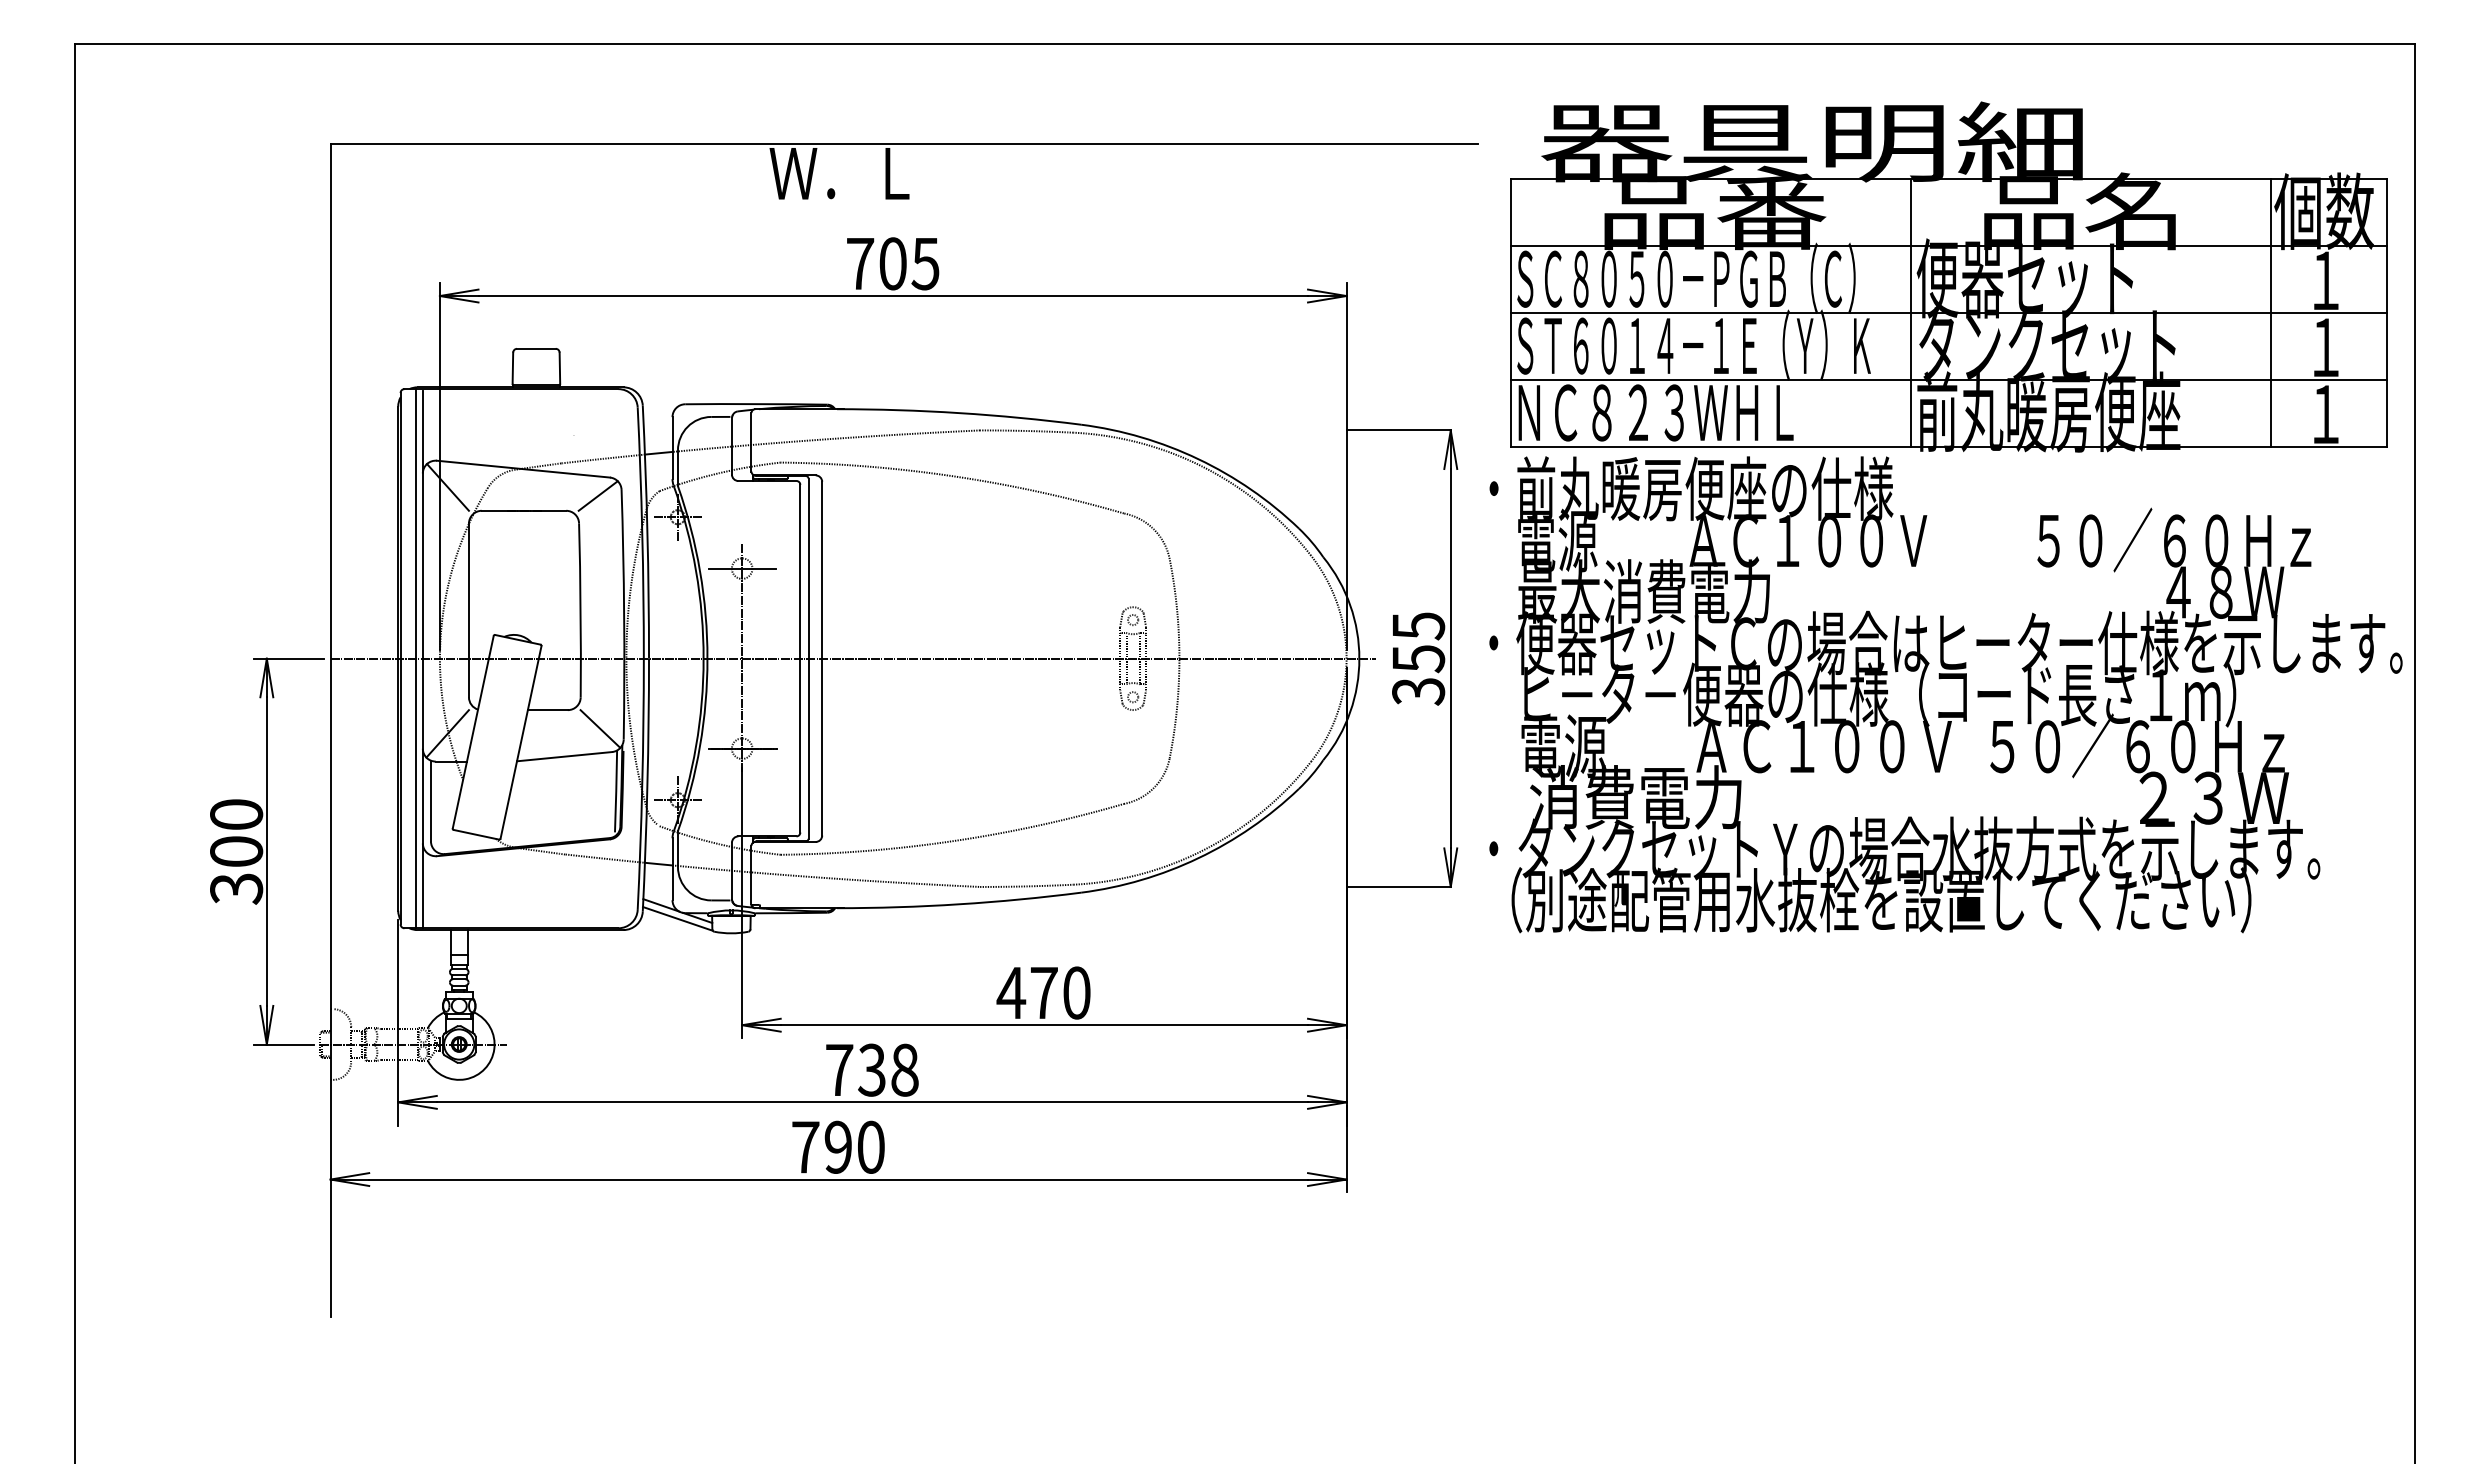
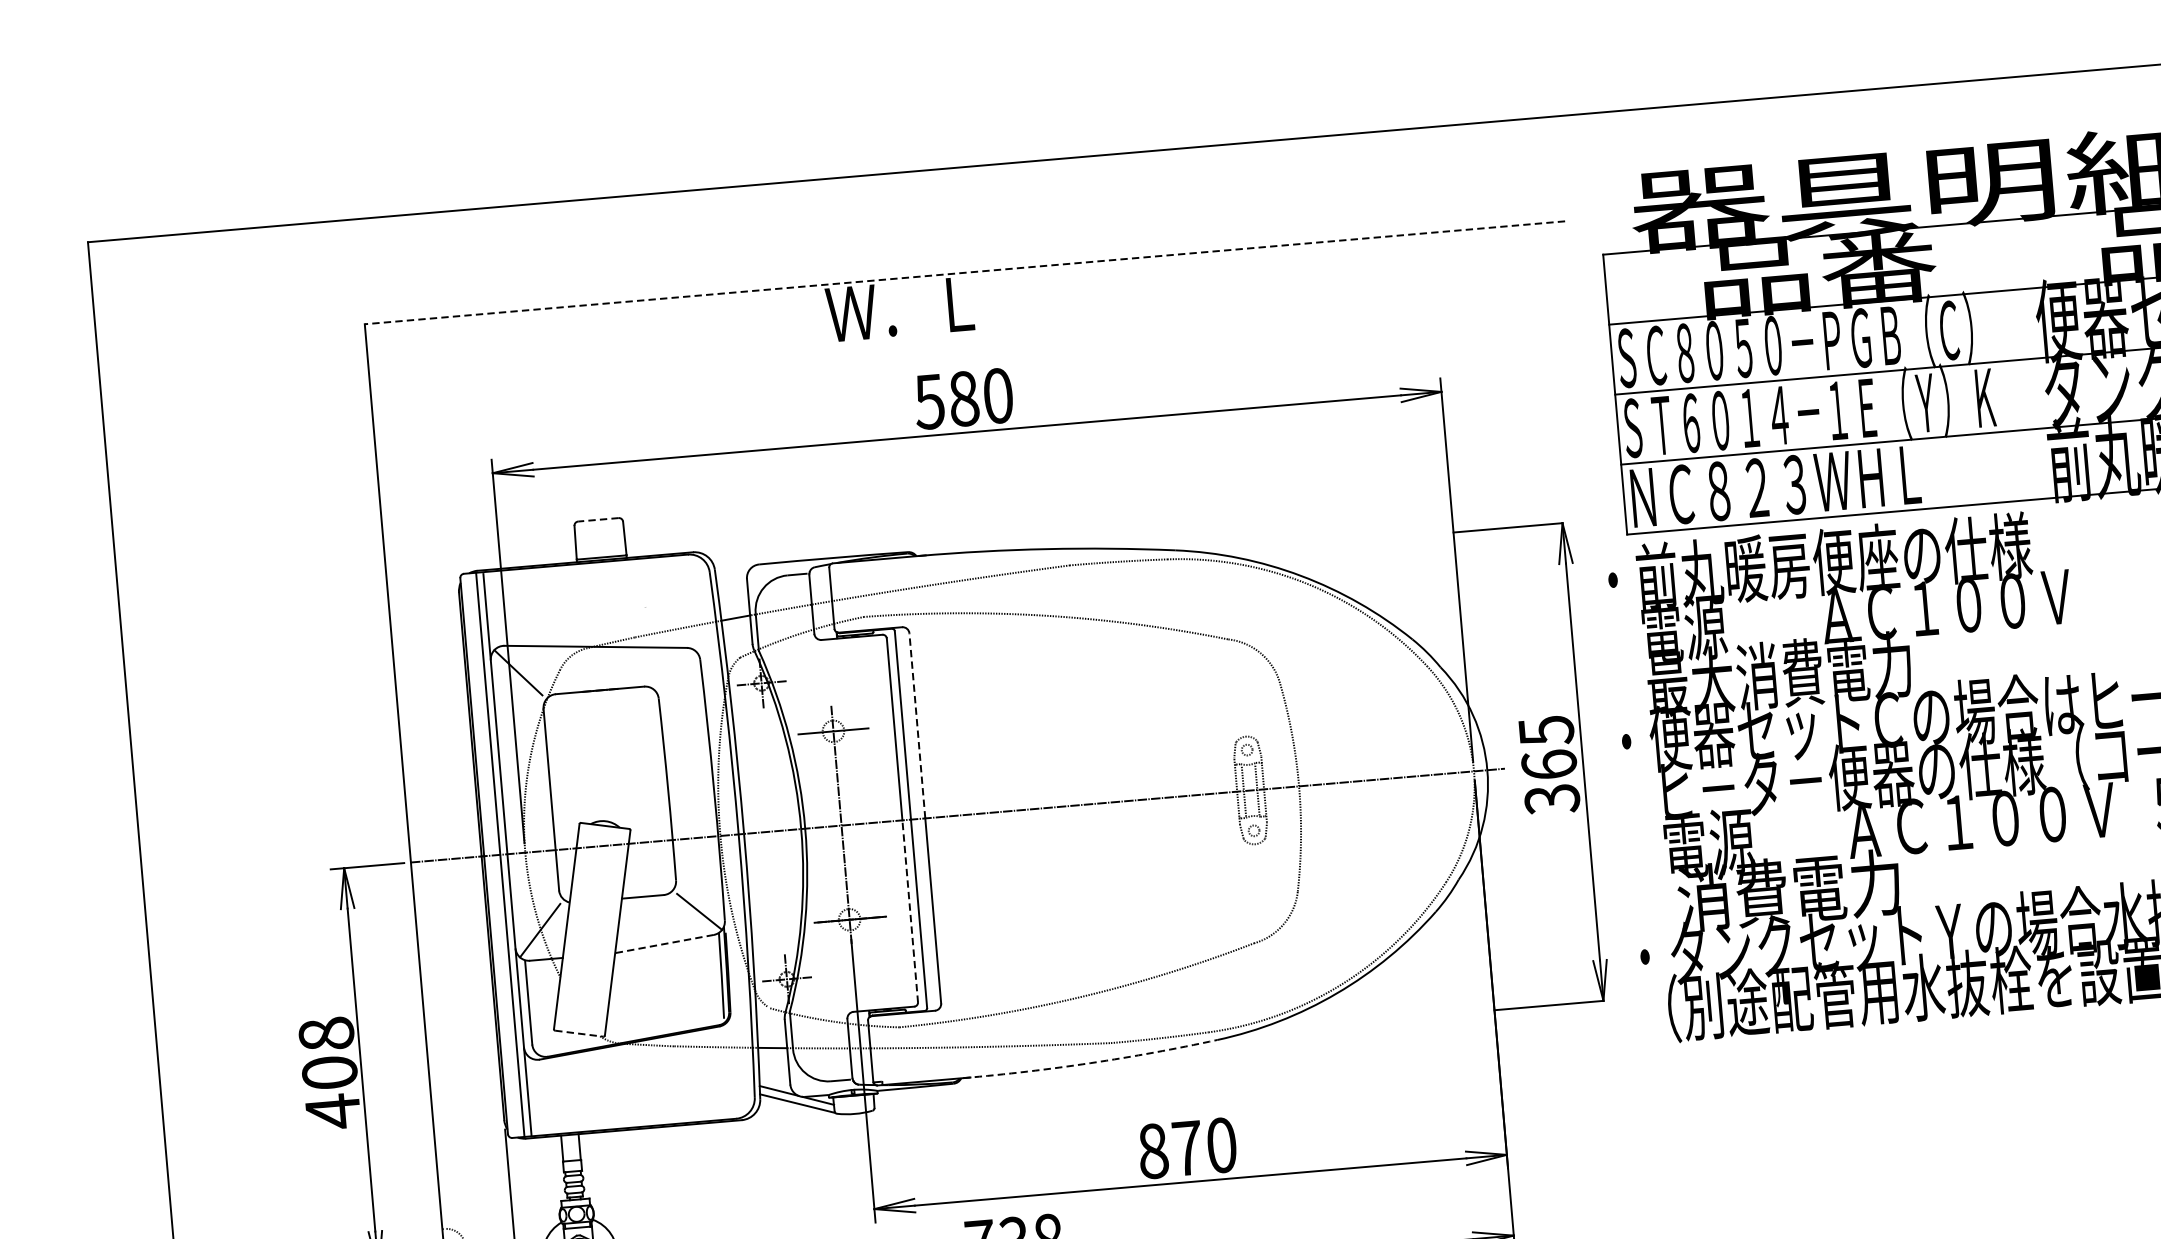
line: (904, 144) -> (965, 272), solid -> dashed
text: (892, 263) -> (963, 398), 705 -> 580
line: (1911, 312) -> (2034, 358), removed
line: (535, 348) -> (597, 519), solid -> dashed
line: (597, 495) -> (675, 667), removed
line: (822, 569) -> (917, 725), solid -> dashed
text: (1418, 658) -> (1549, 764), 355 -> 365
line: (800, 745) -> (910, 911), solid -> dashed
line: (564, 756) -> (664, 943), solid -> dashed
line: (476, 834) -> (579, 1033), solid -> dashed
text: (236, 852) -> (329, 1073), 300 -> 408
arc: (959, 904) -> (1091, 1063), solid -> dashed
text: (1011, 992) -> (1153, 1150), 470 -> 870

